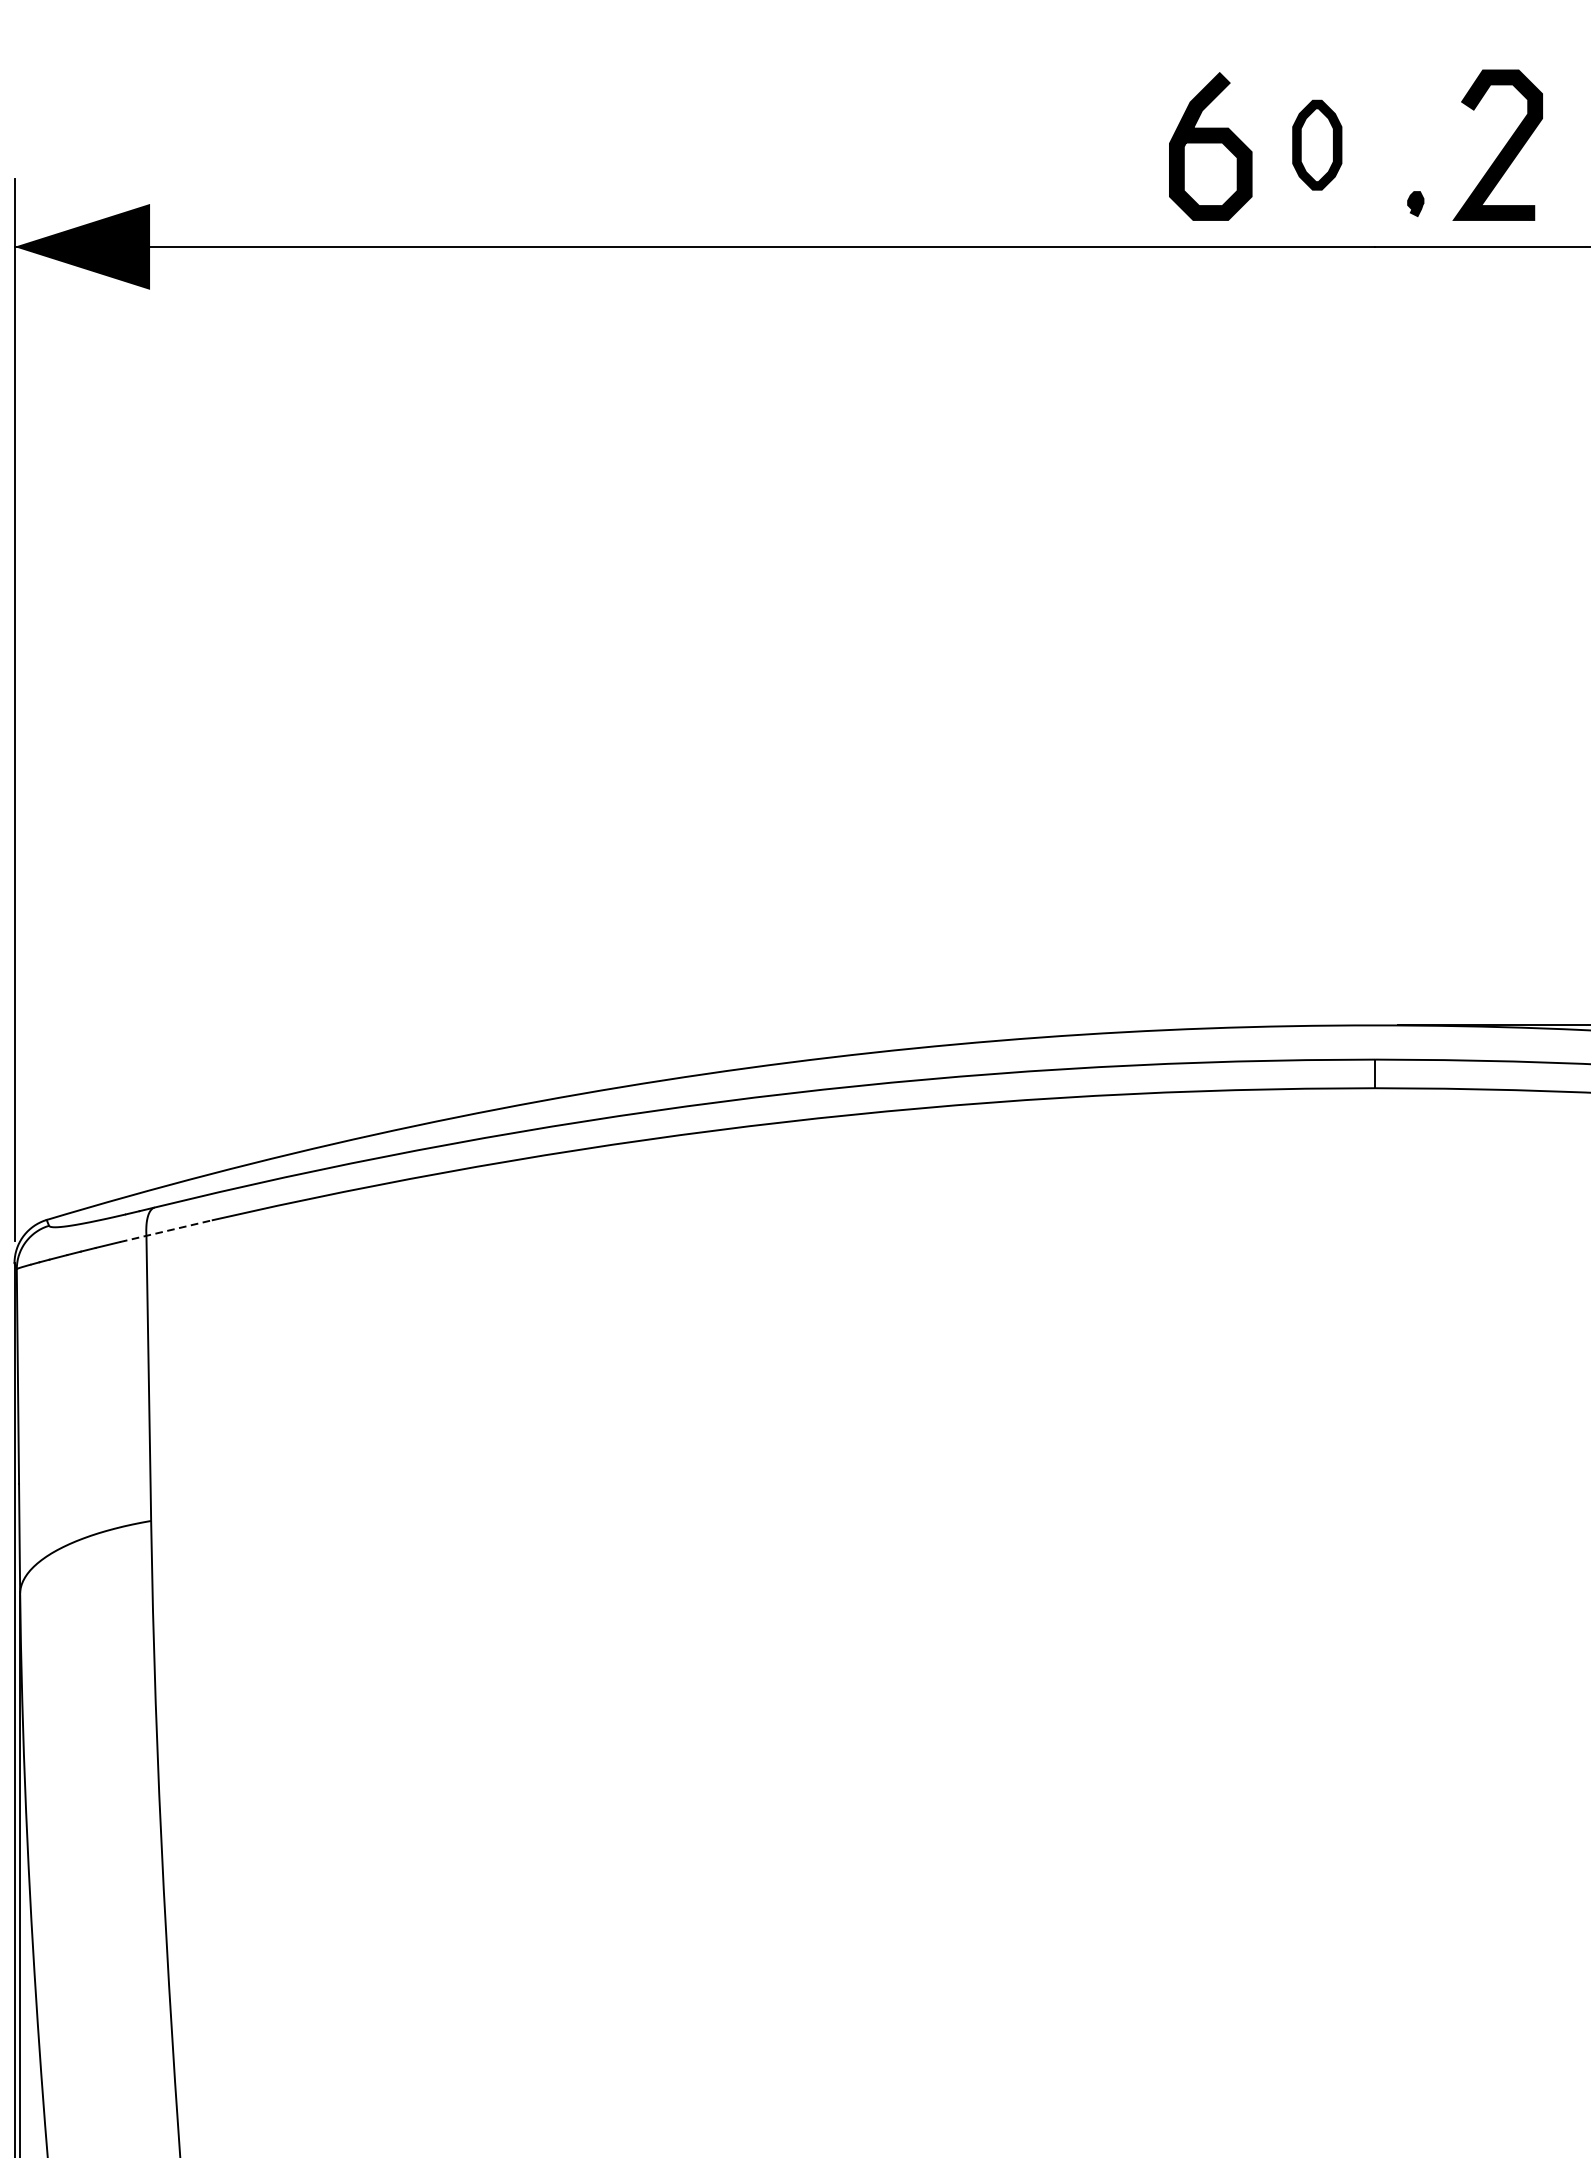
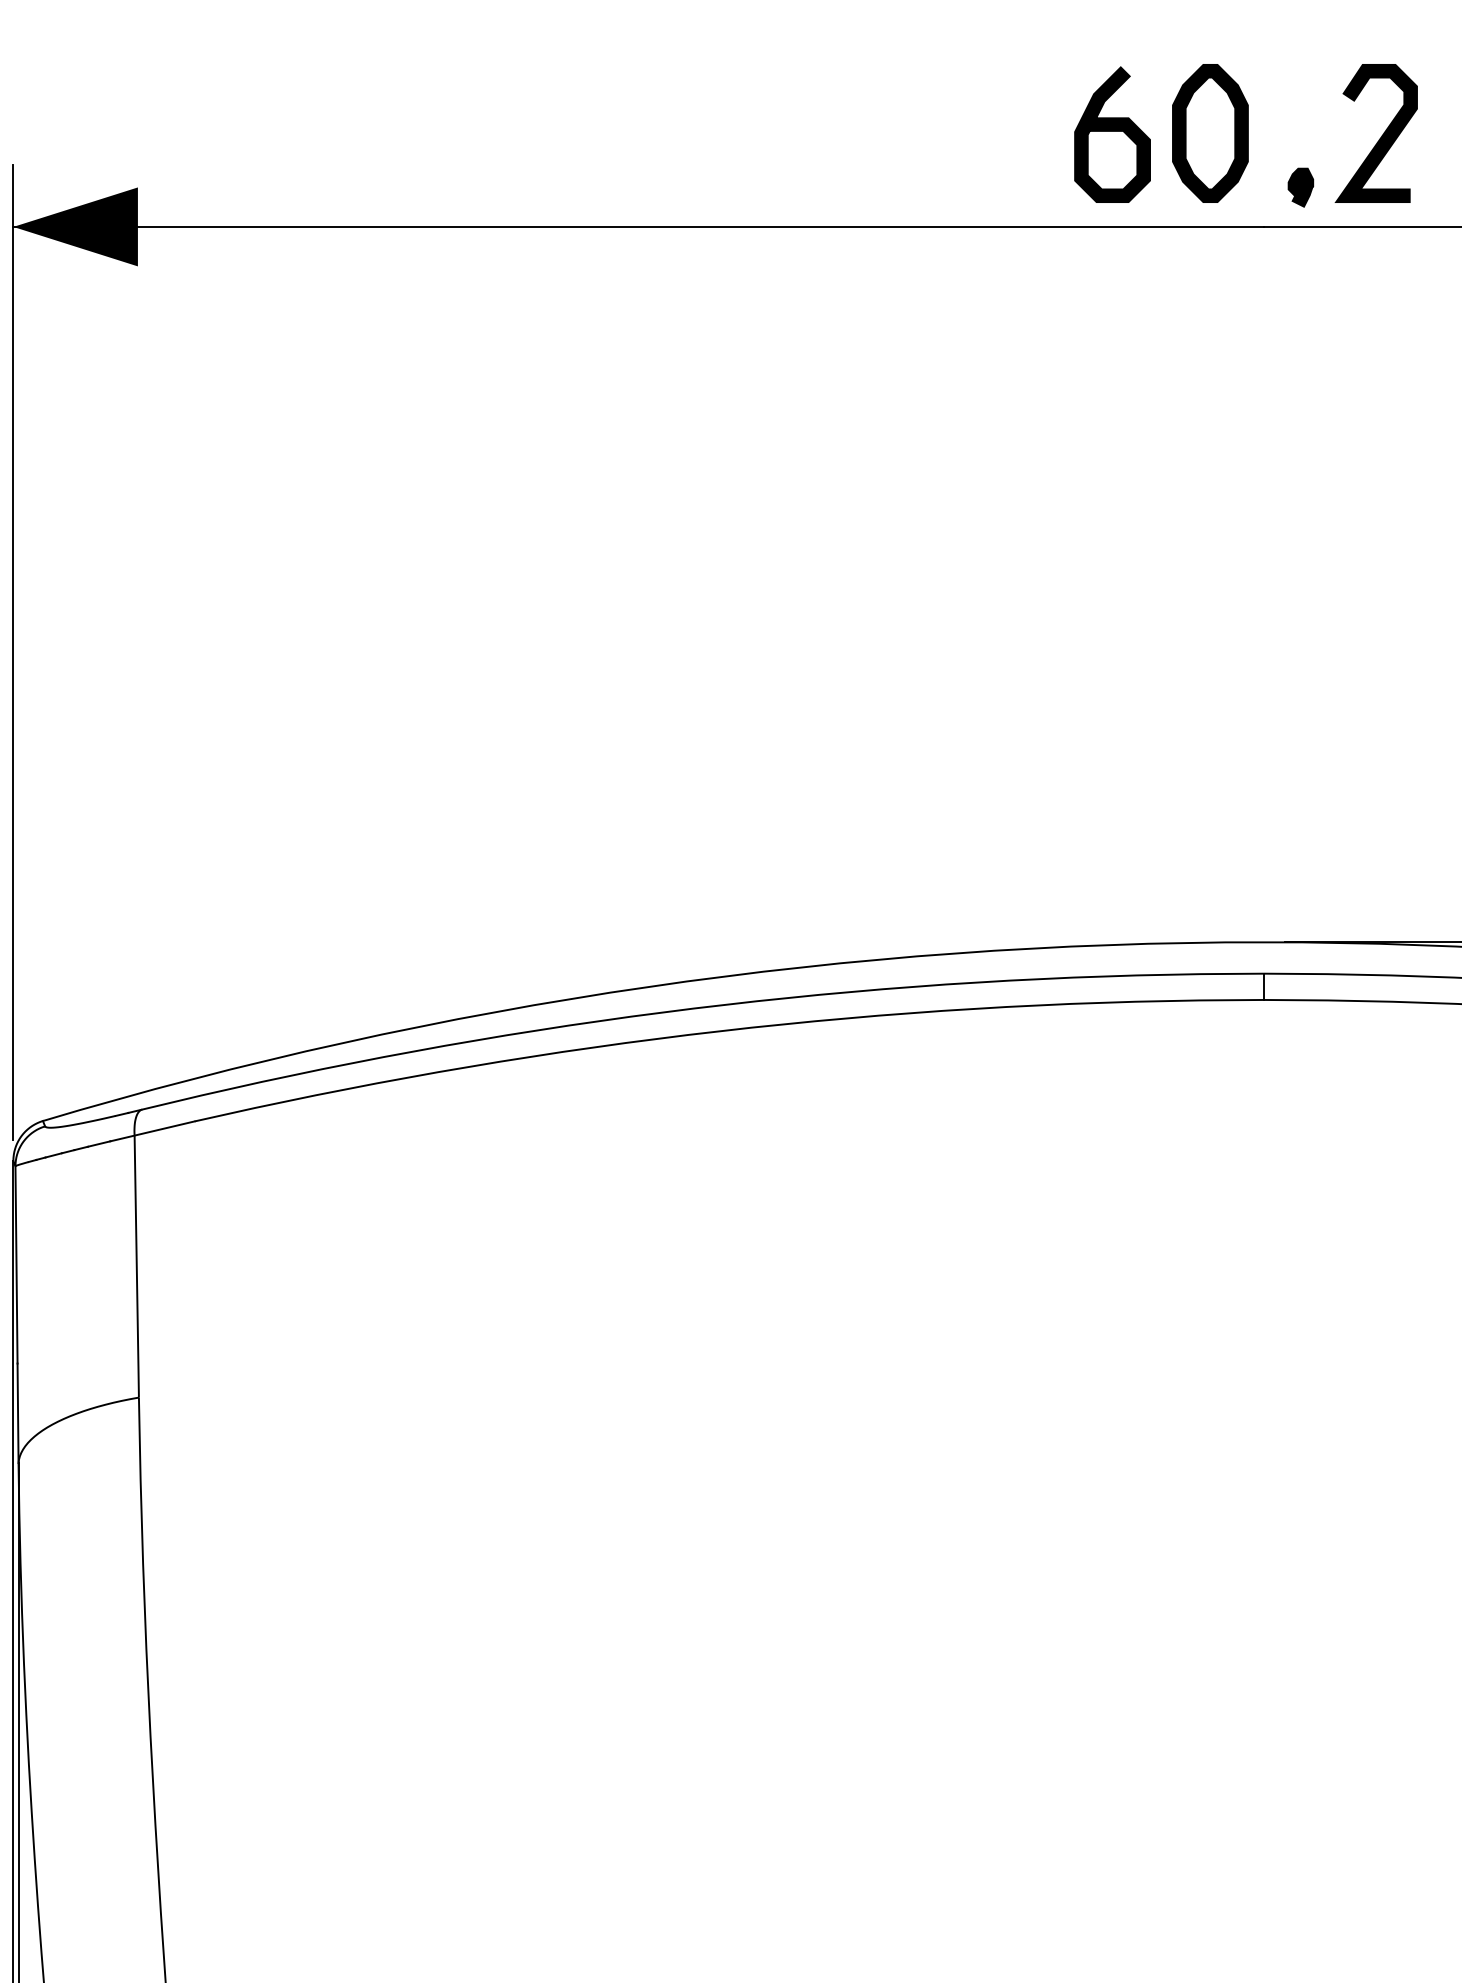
part: (1317, 145) -> (1210, 133), size x1.67
part: (1415, 204) -> (1300, 187), size x1.67
line: (165, 1231) -> (152, 1131), dashed -> solid

